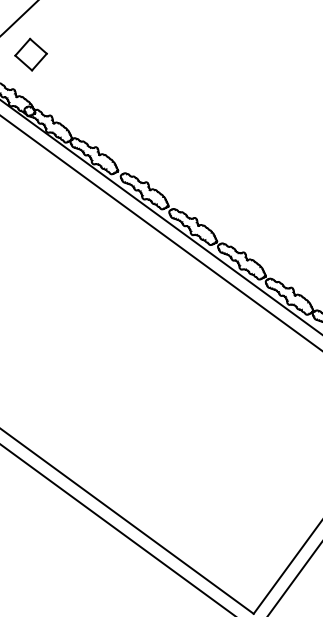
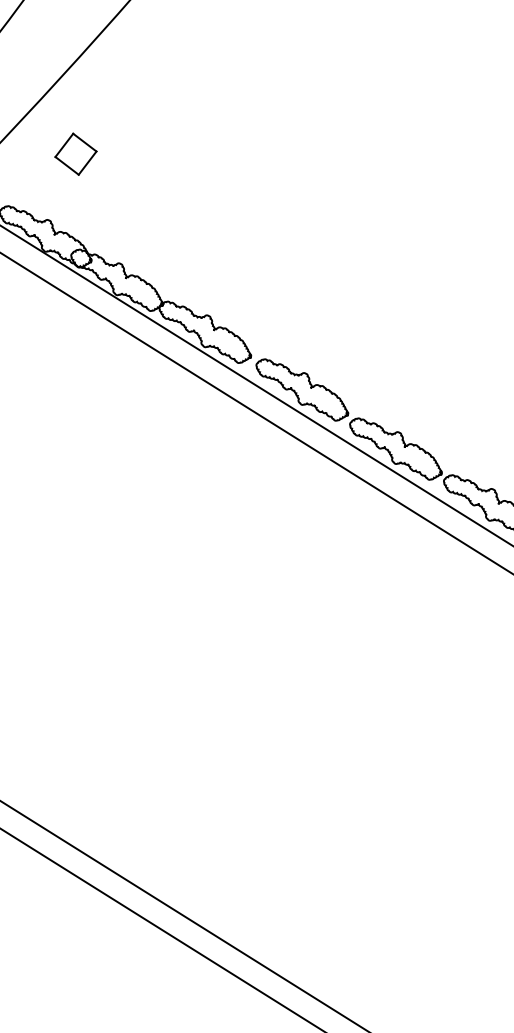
part: (30, 54) -> (74, 154), size x0.71

